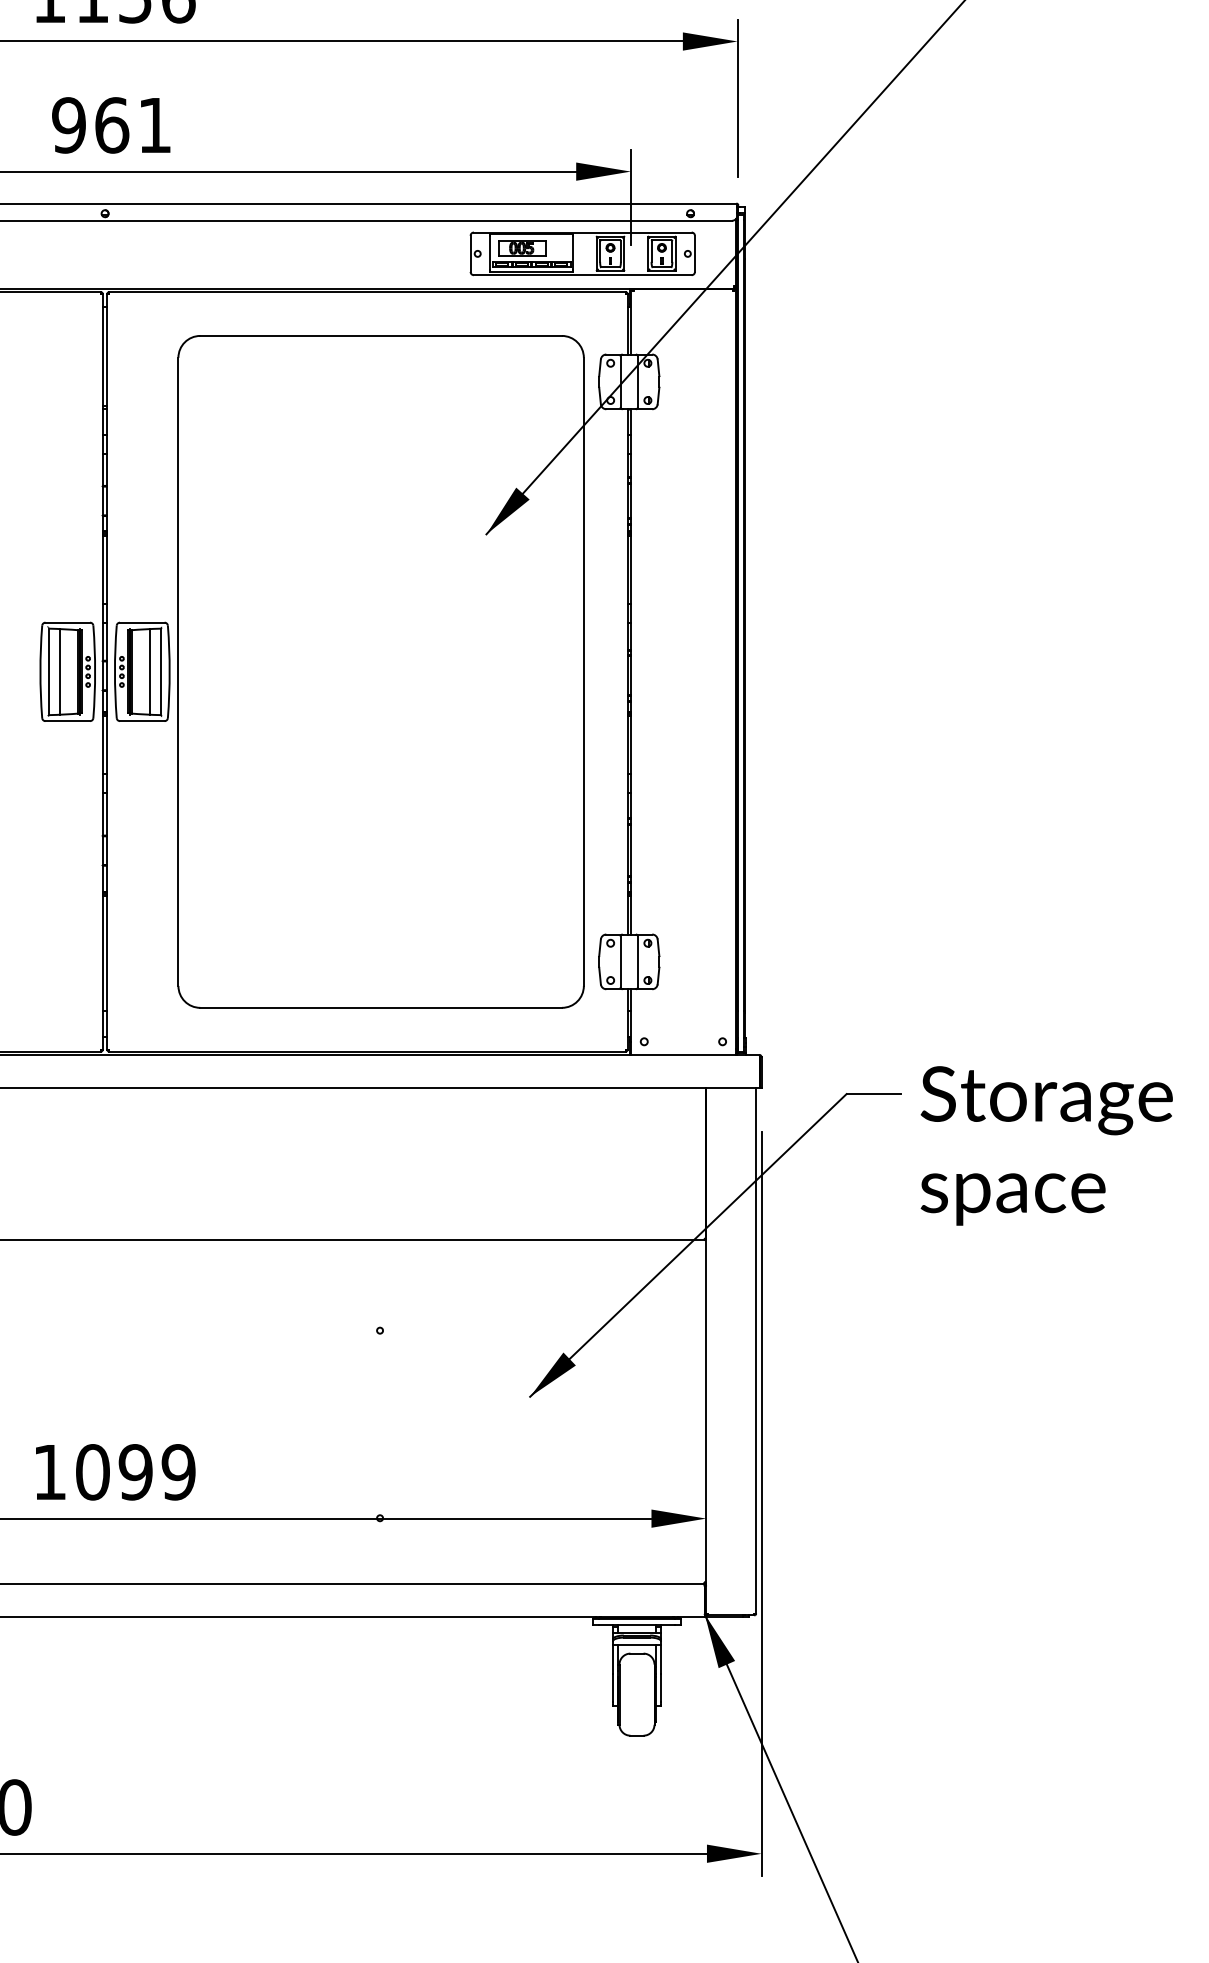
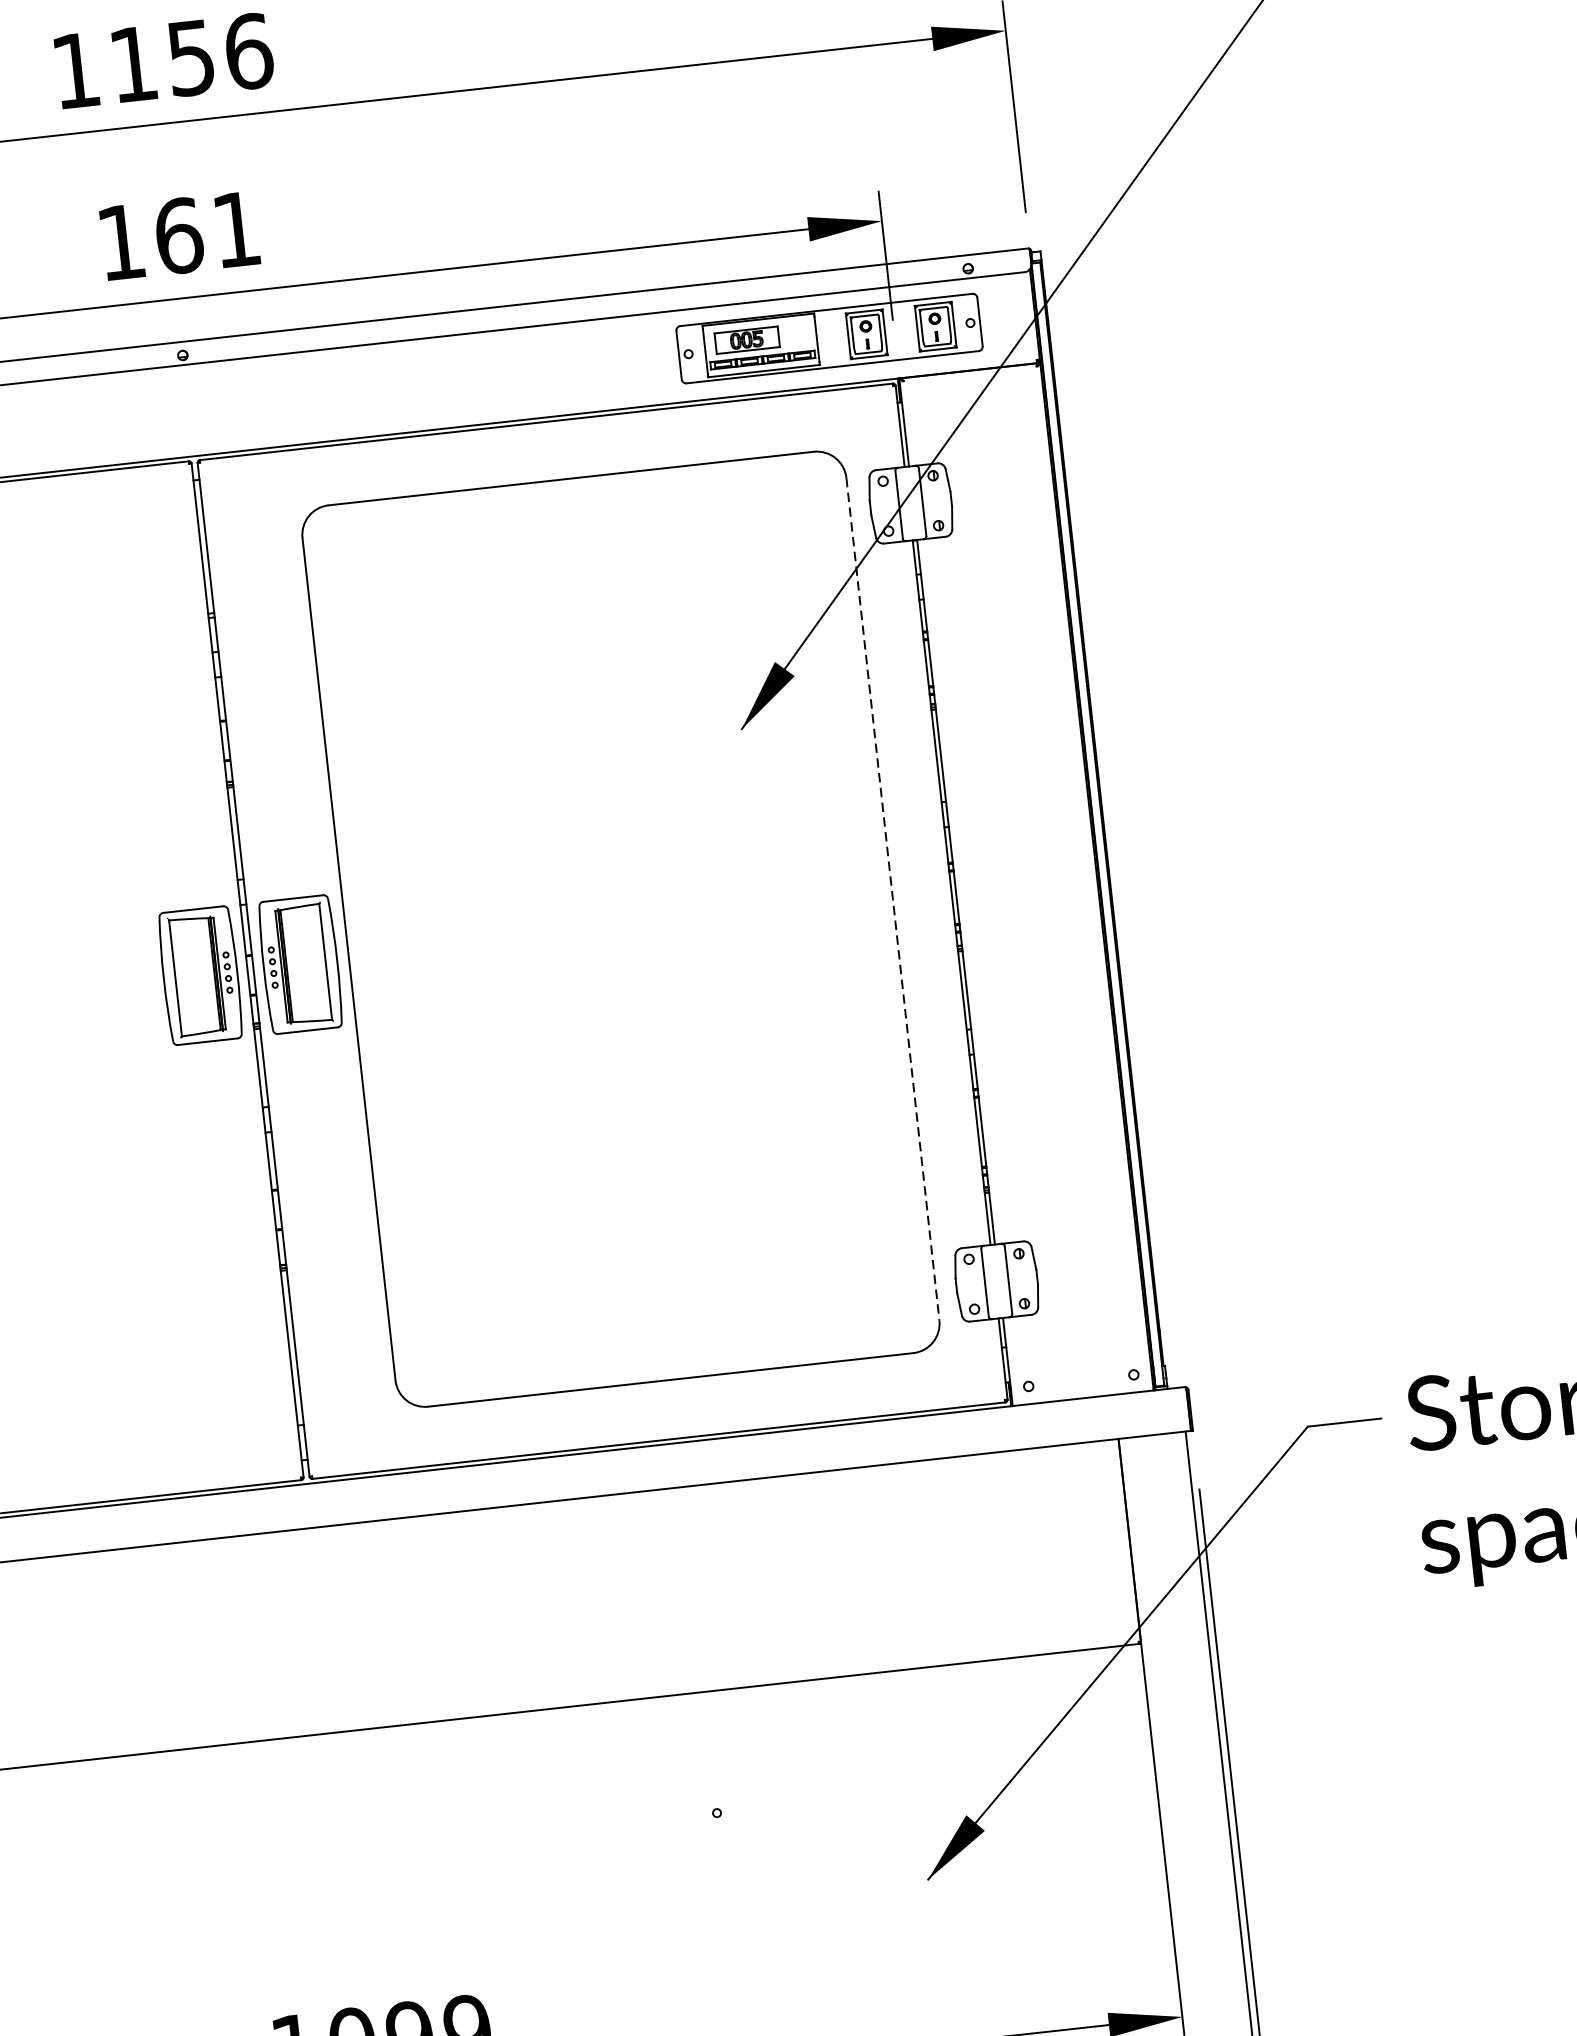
text: (68, 125) -> (120, 242), 961 -> 161
line: (60, 671) -> (190, 976), removed
line: (149, 671) -> (310, 963), removed
line: (583, 672) -> (892, 900), solid -> dashed

